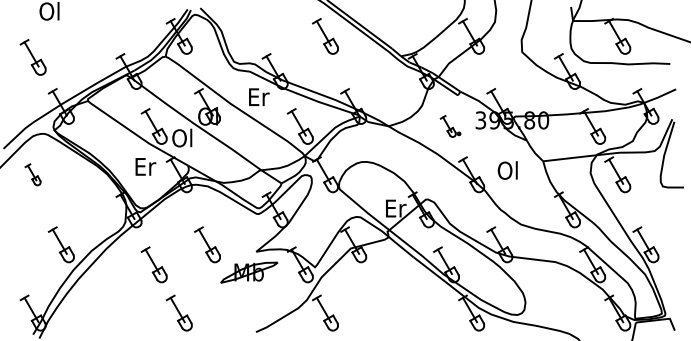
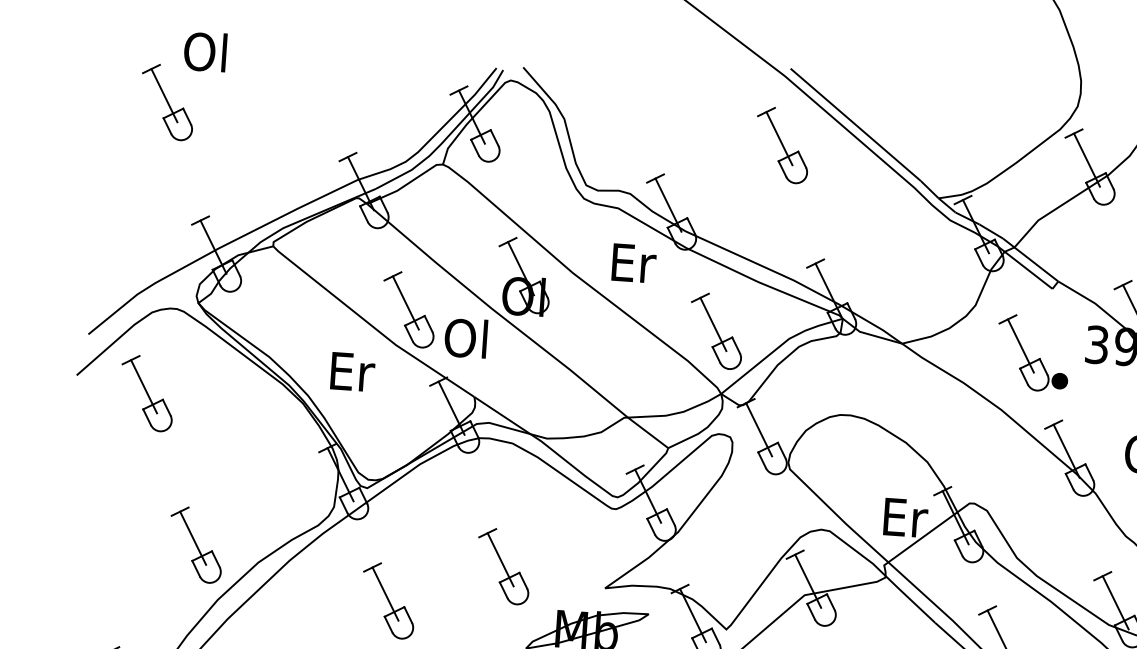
part: (32, 57) -> (165, 102), moved
part: (450, 126) -> (1032, 353), size x1.67
text: (145, 166) -> (352, 371), moved
part: (32, 174) -> (145, 392), size x1.67

